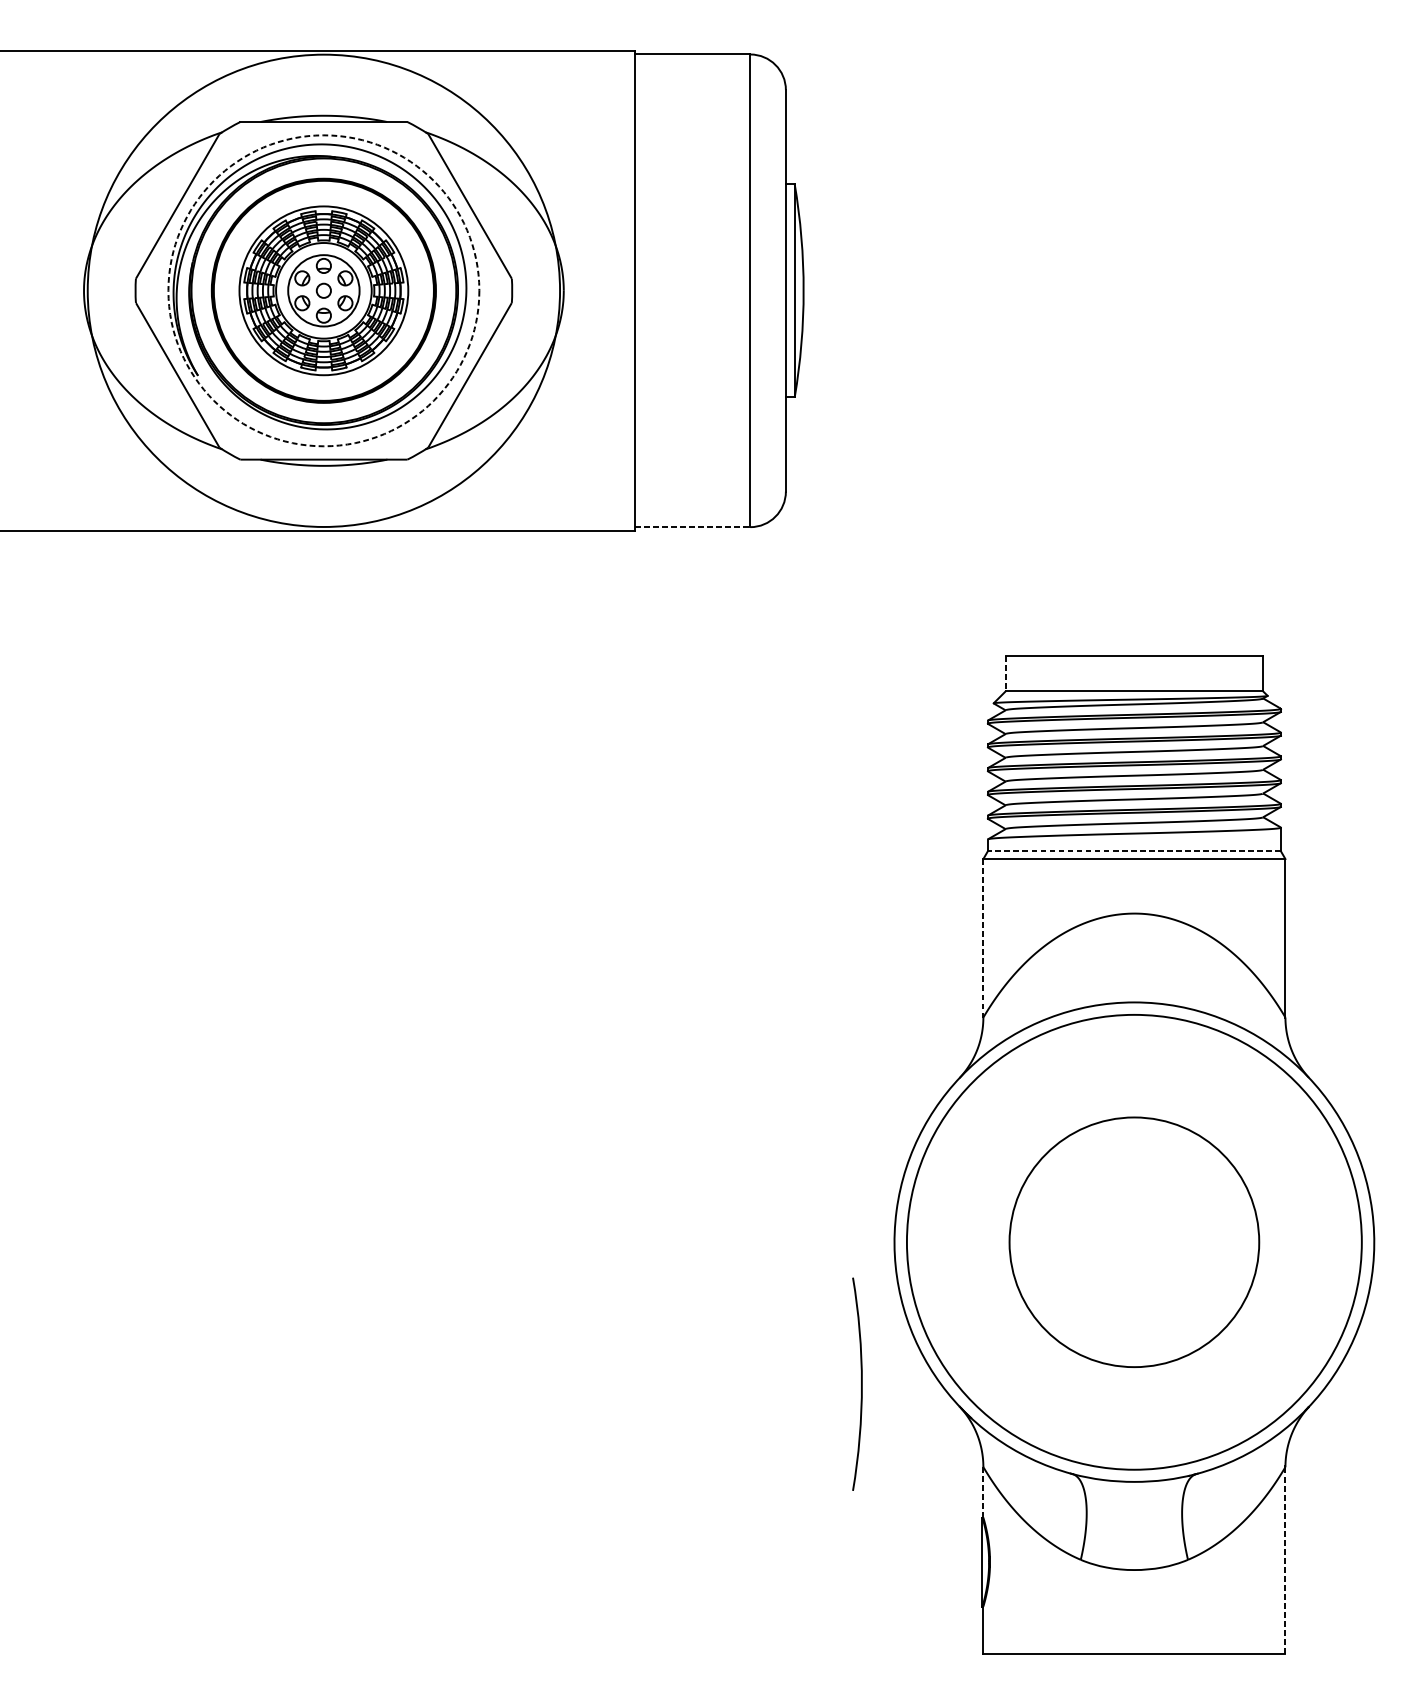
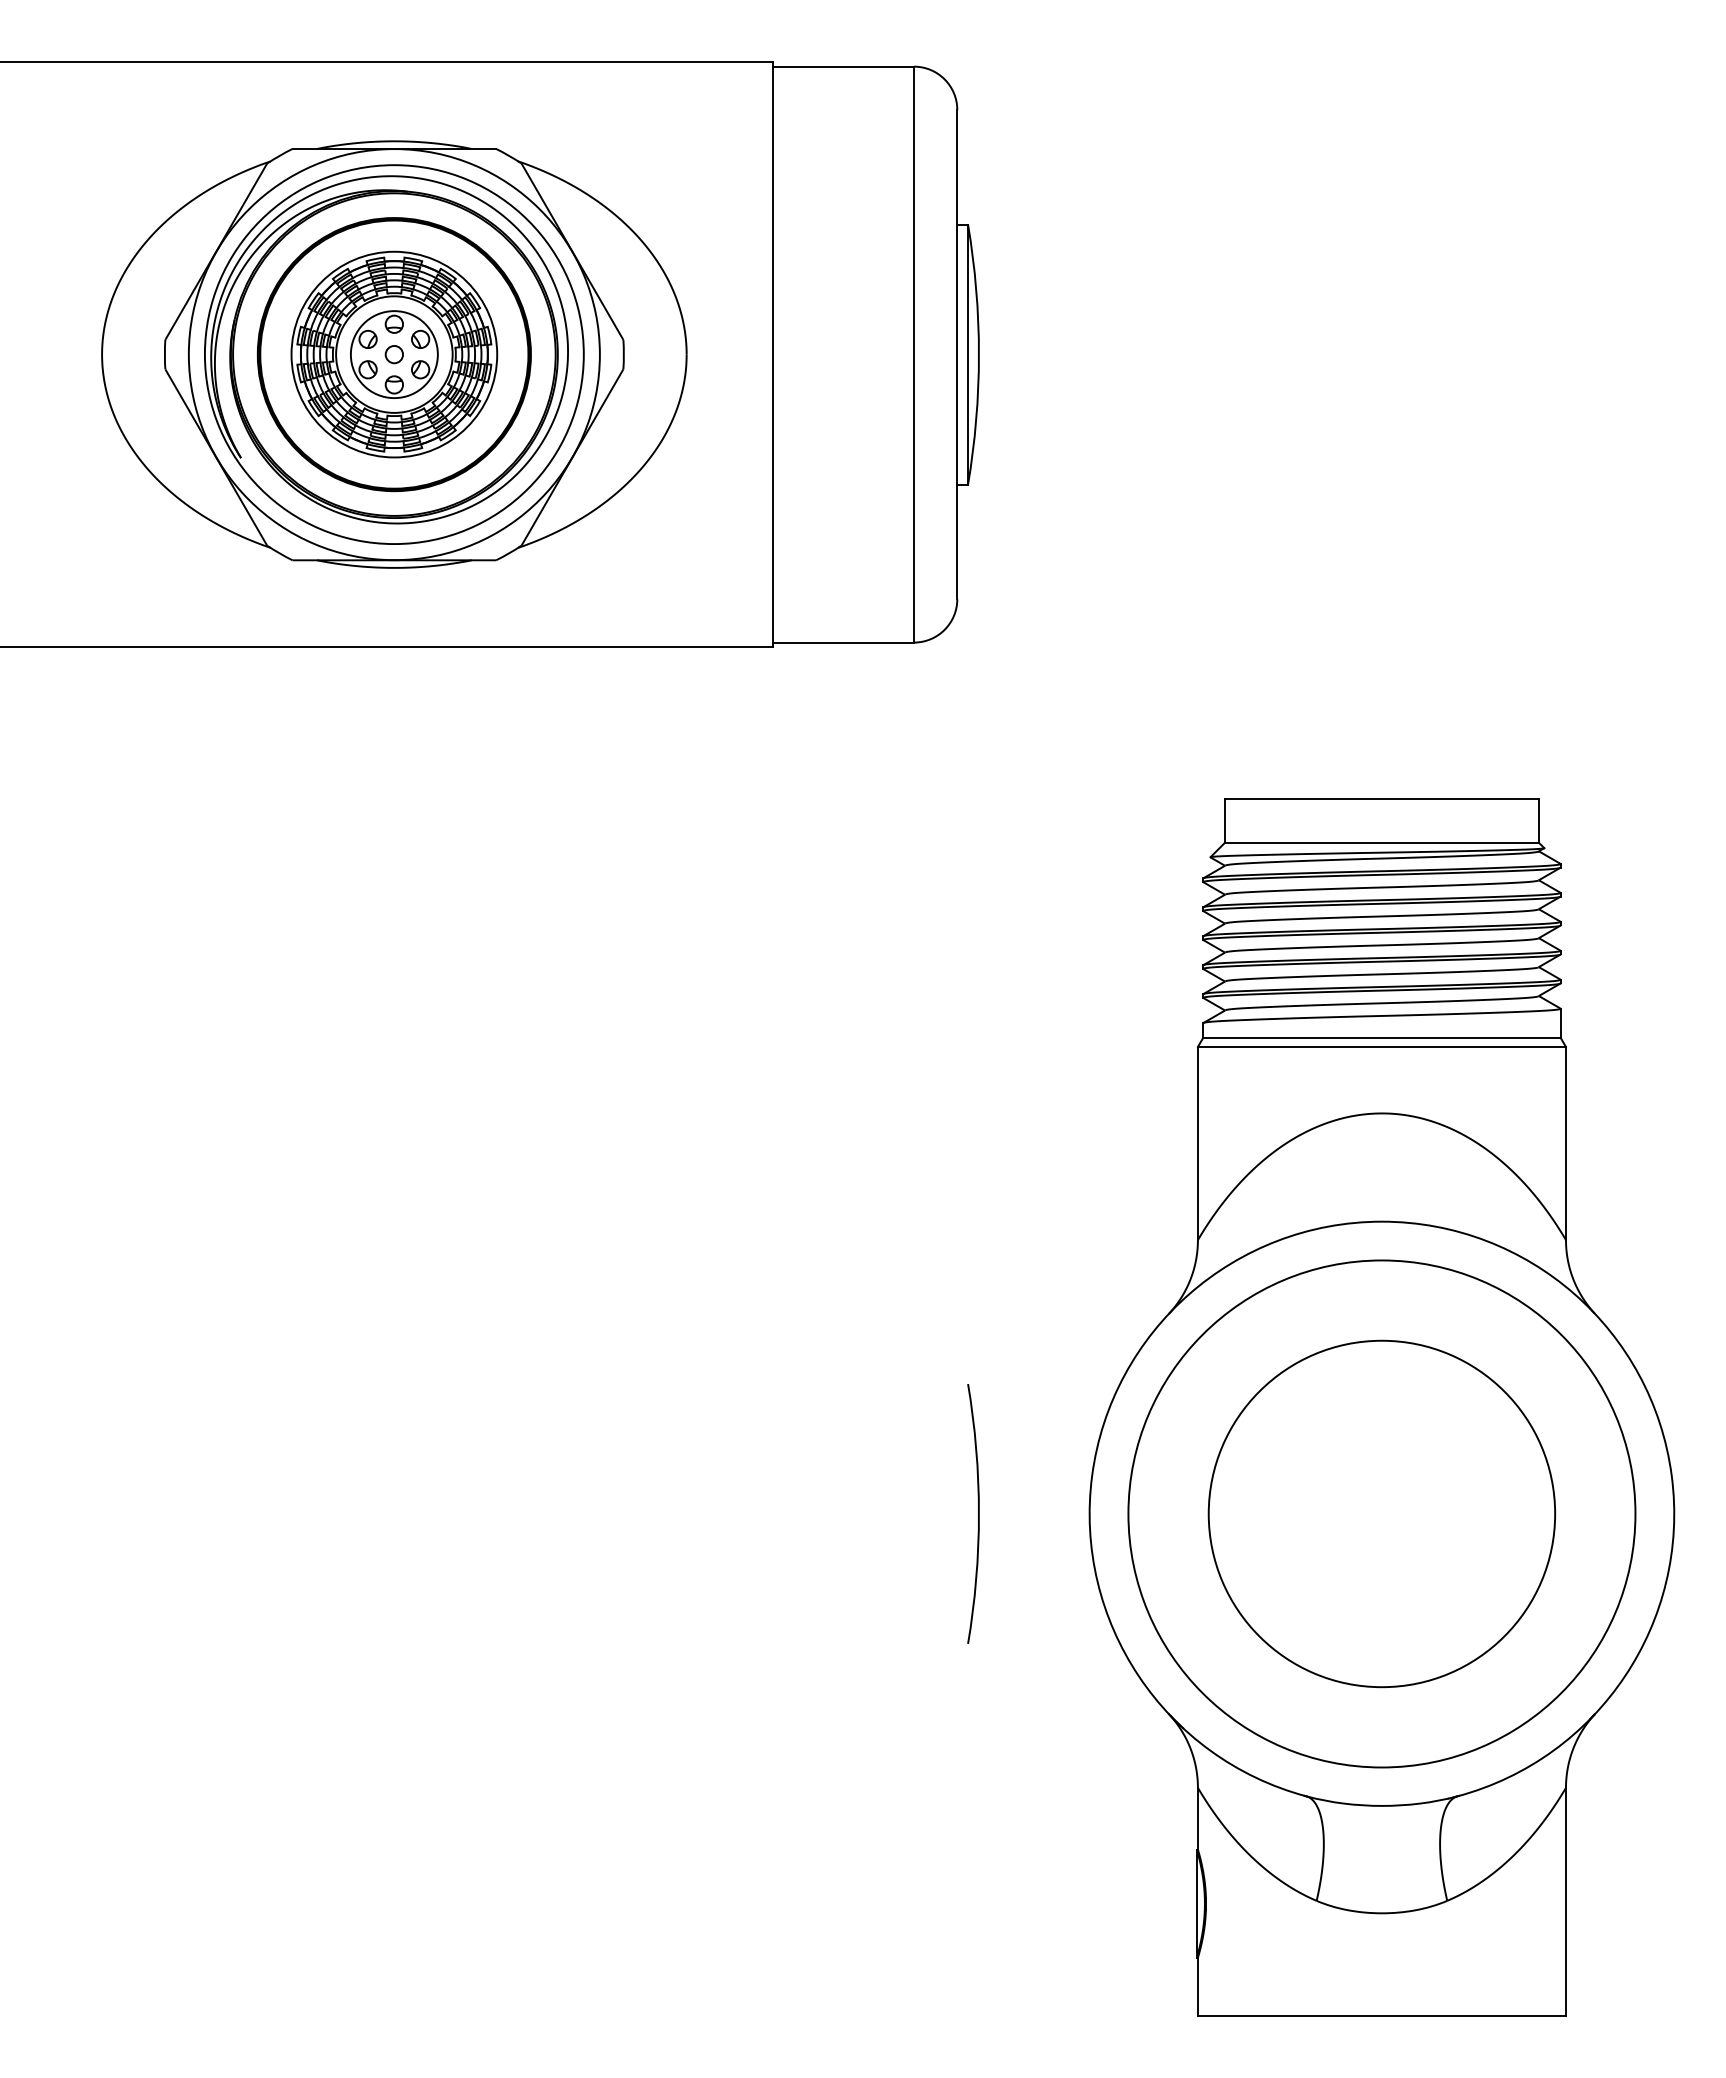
circle: (323, 290) -> (393, 354), dashed -> solid
circle: (323, 290) -> (393, 354), size x0.71
line: (693, 527) -> (844, 642), dashed -> solid
line: (1005, 673) -> (1224, 821), dashed -> solid
line: (1134, 851) -> (1381, 1037), dashed -> solid
line: (983, 938) -> (1197, 1143), dashed -> solid
circle: (1134, 1241) -> (1381, 1513), size x0.62
circle: (1134, 1241) -> (1381, 1513), size x1.67
arc: (861, 1383) -> (978, 1513), moved
line: (983, 1492) -> (1197, 1818), dashed -> solid
line: (1285, 1560) -> (1565, 1901), dashed -> solid

